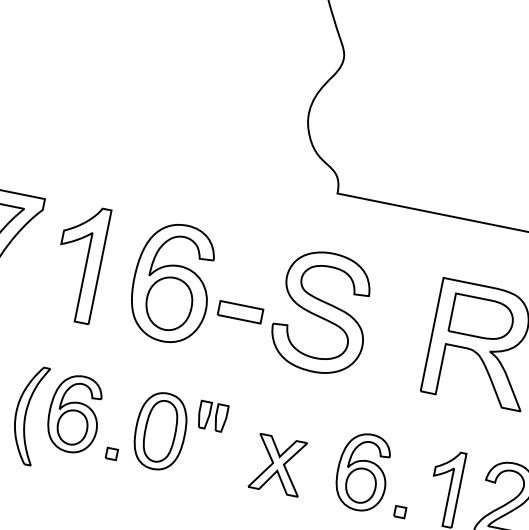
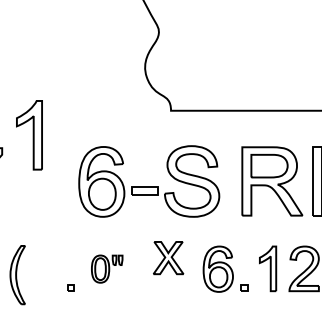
part: (79, 263) -> (29, 135), moved
part: (251, 298) -> (149, 181), moved
part: (73, 412) -> (43, 268), removed
part: (177, 433) -> (106, 268), size x0.6
part: (278, 465) -> (168, 258), moved

